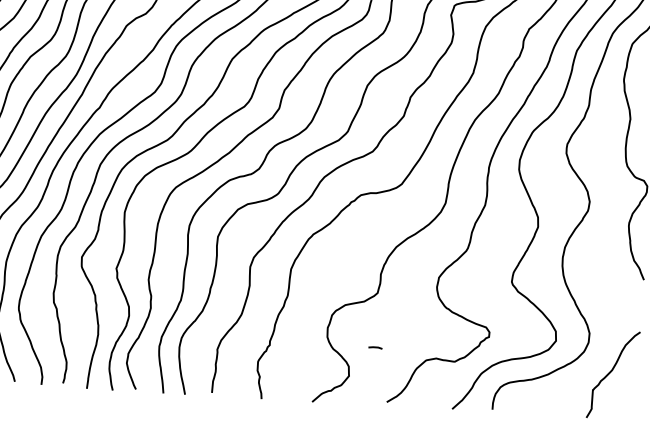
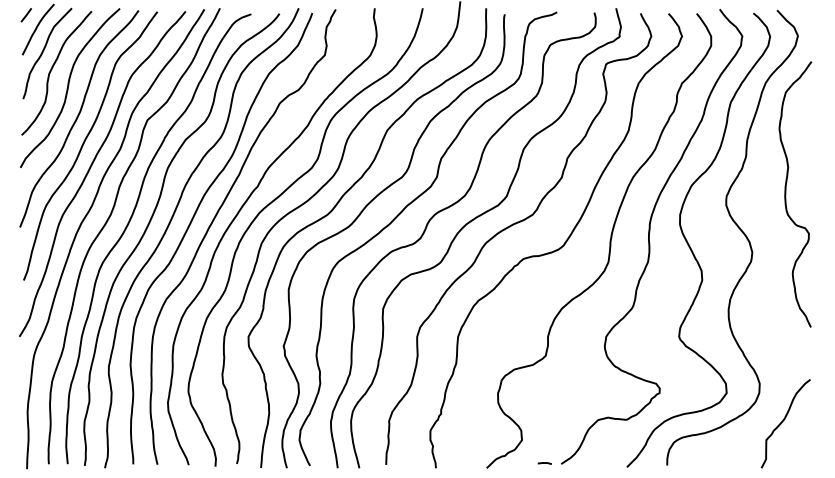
line: (375, 347) -> (544, 463), moved

